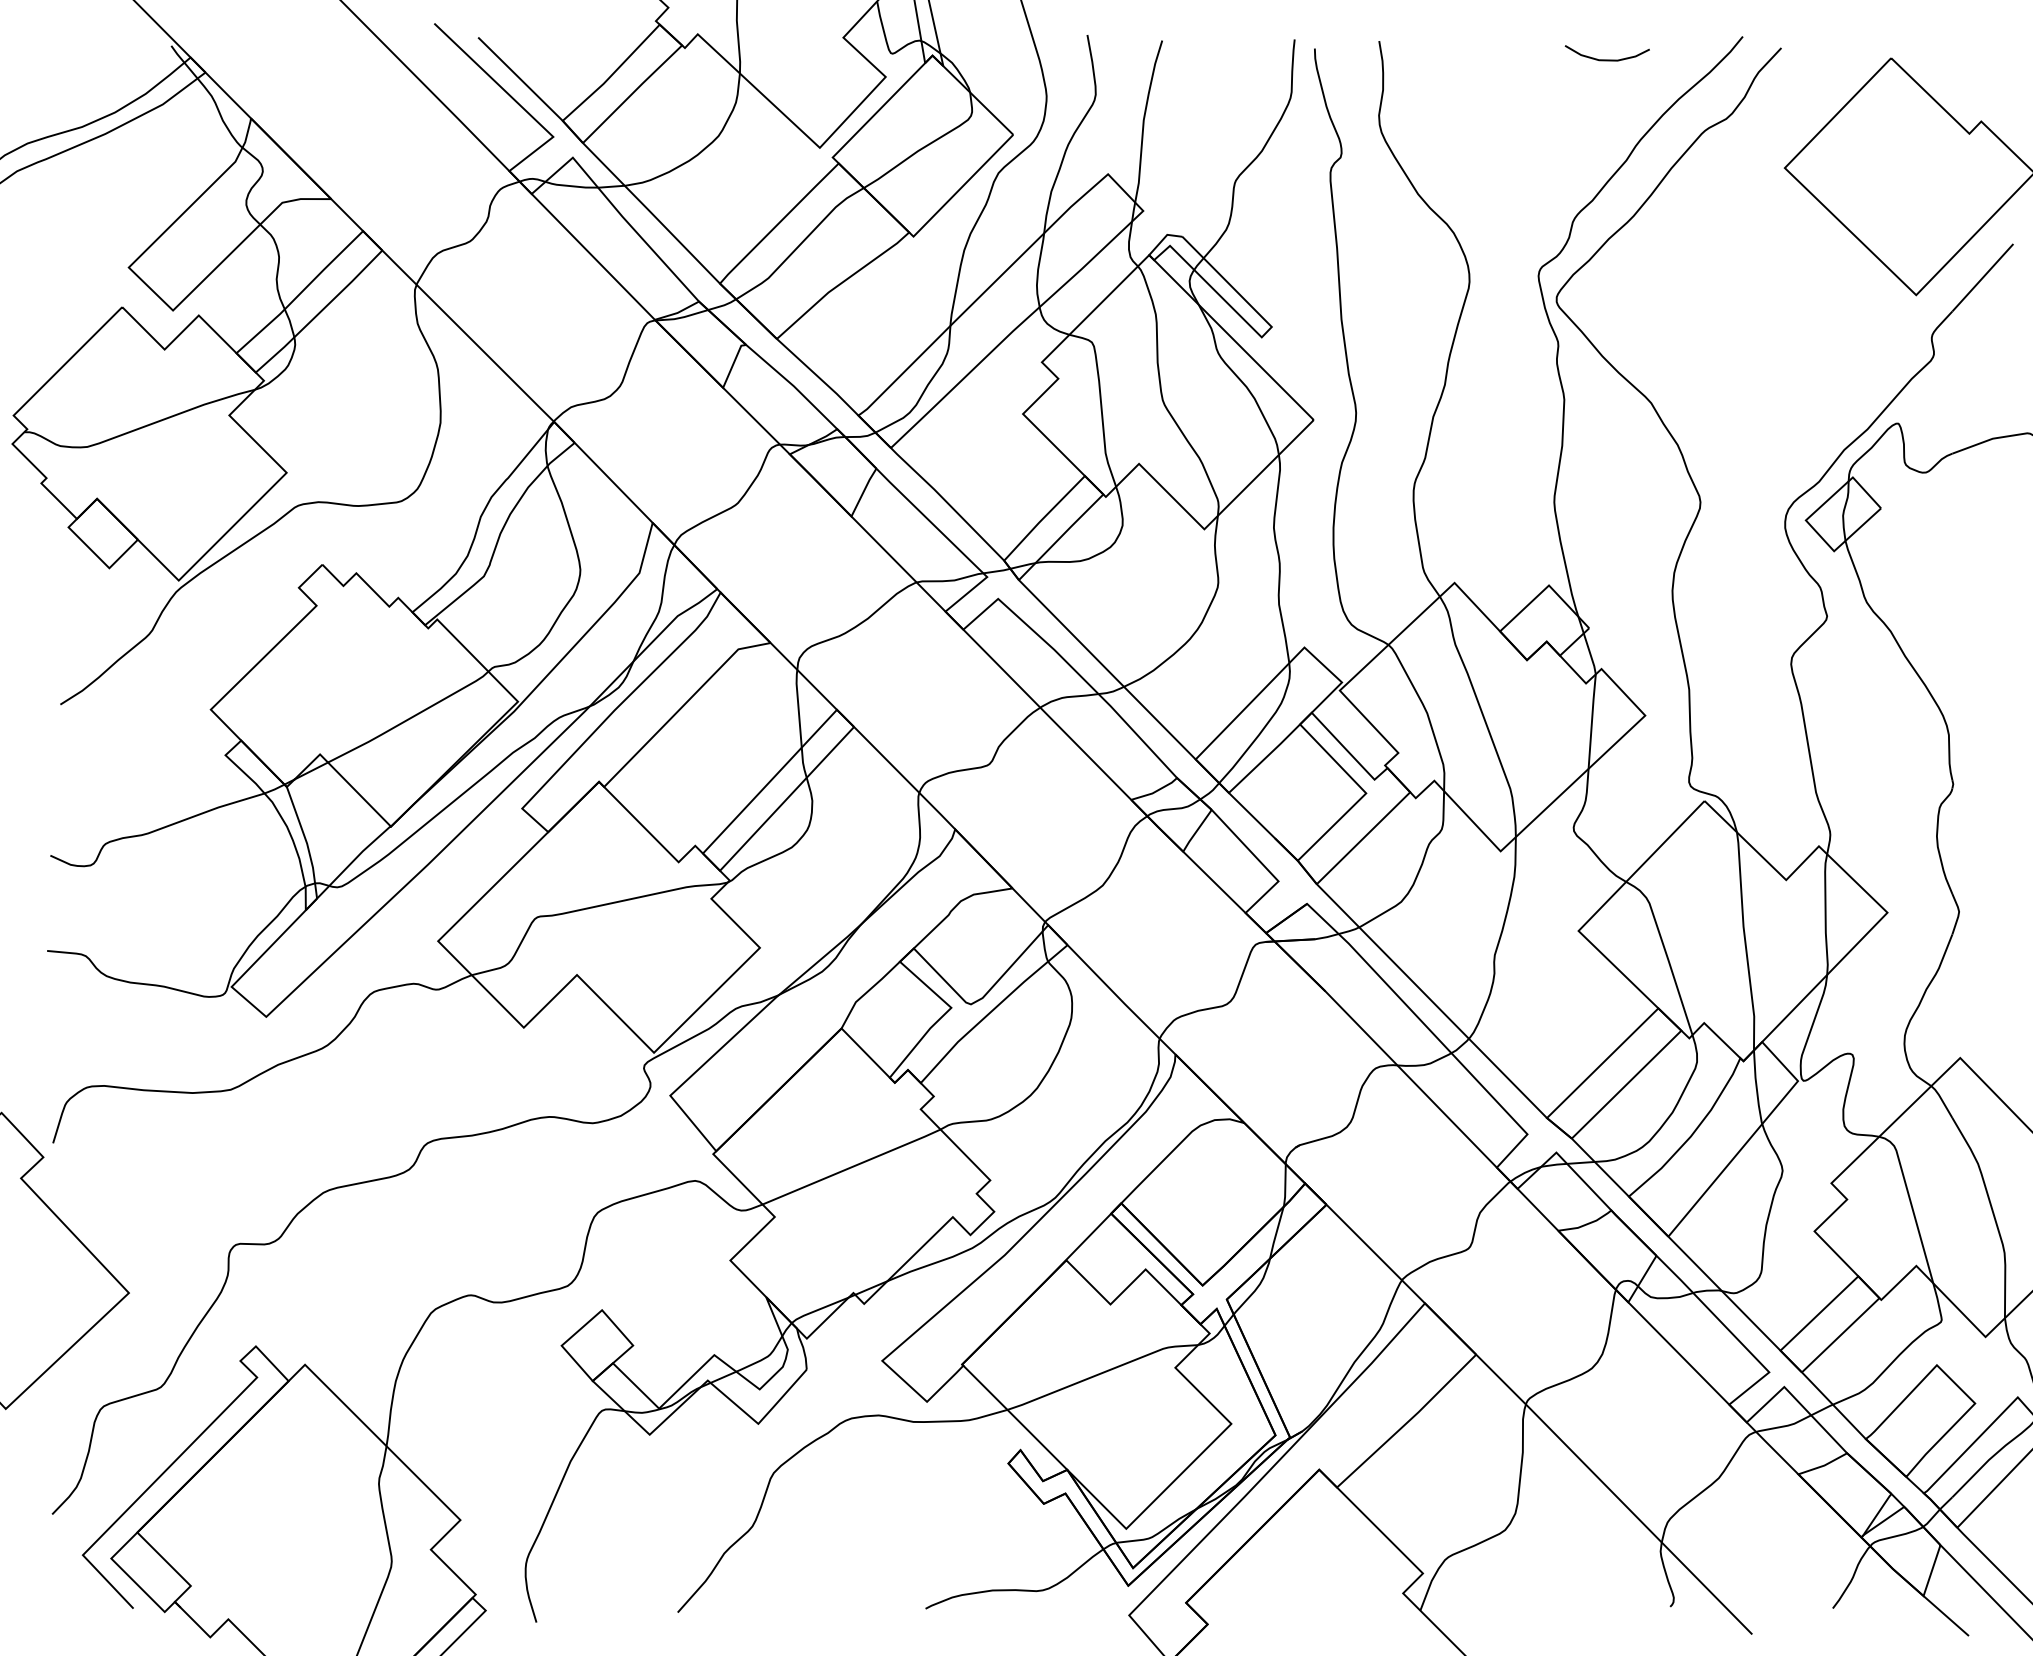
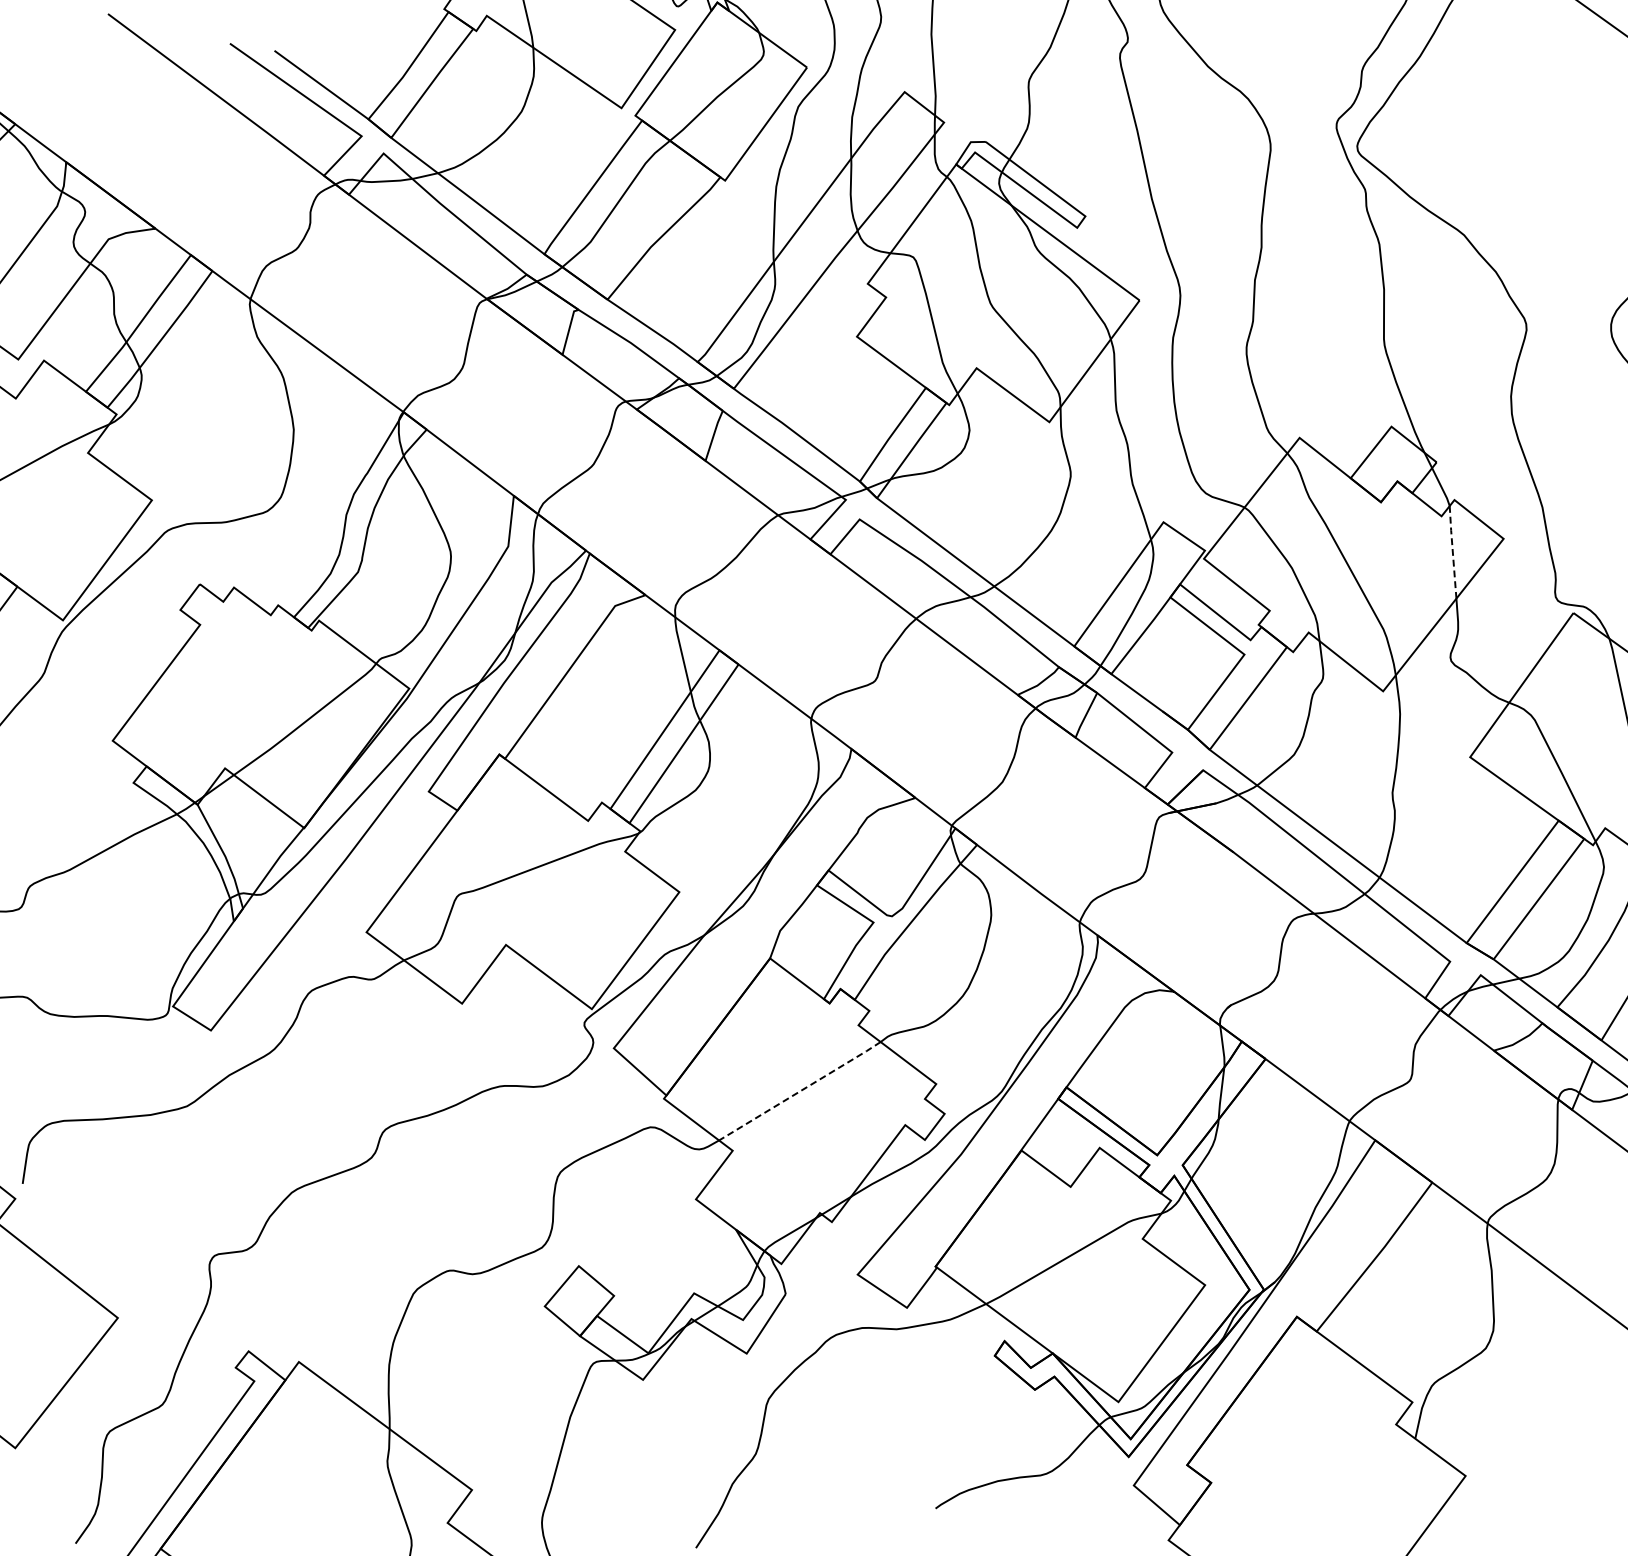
line: (1592, 721) -> (1453, 552), solid -> dashed
line: (852, 1167) -> (800, 1091), solid -> dashed

